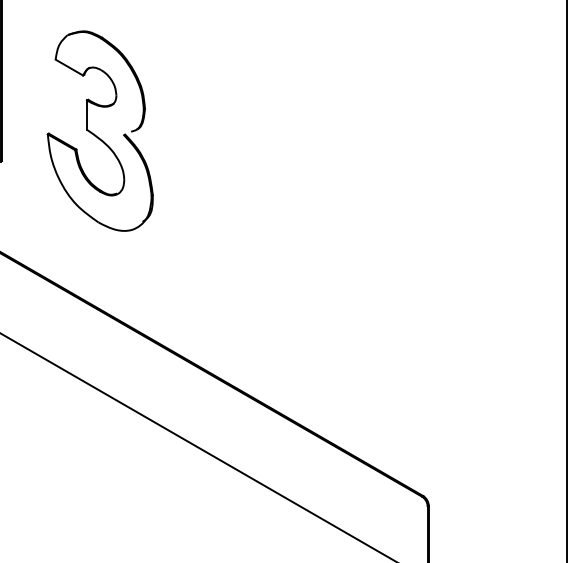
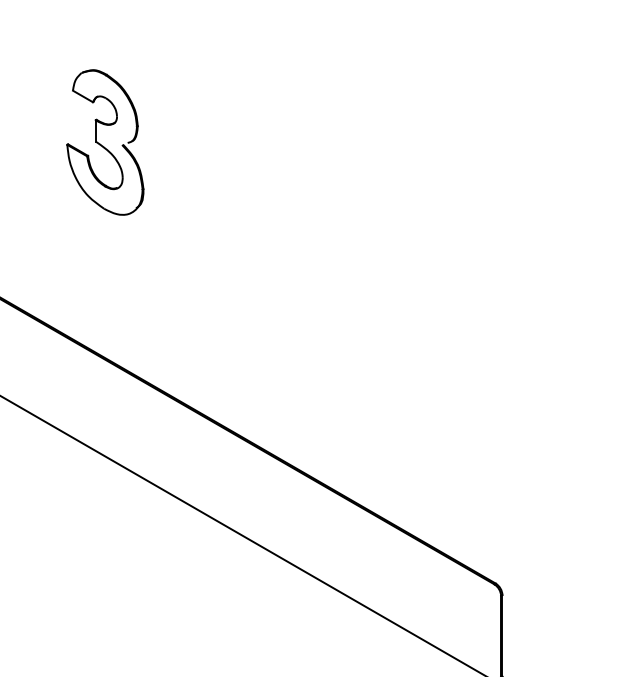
part: (99, 130) -> (104, 141), size x0.6

